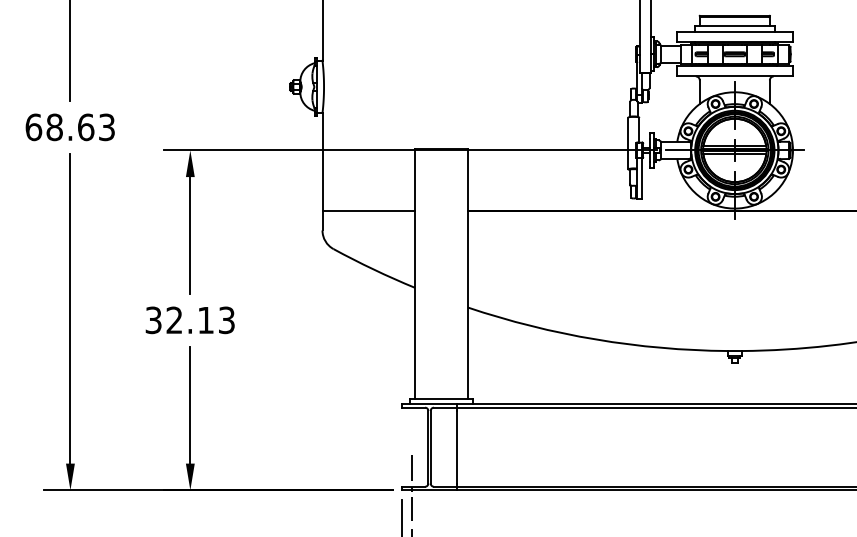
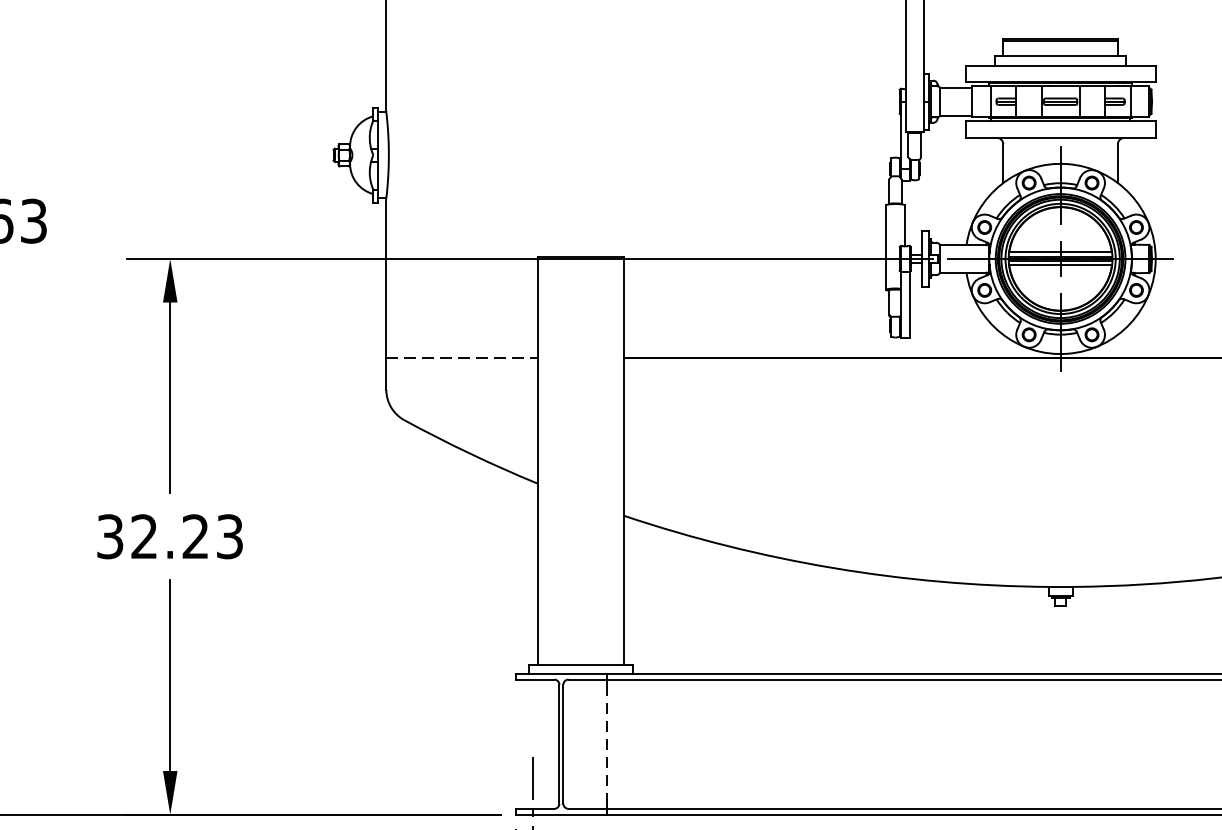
line: (369, 211) -> (463, 358), solid -> dashed
text: (205, 319) -> (195, 535), 32.13 -> 32.23
line: (457, 447) -> (607, 744), solid -> dashed

